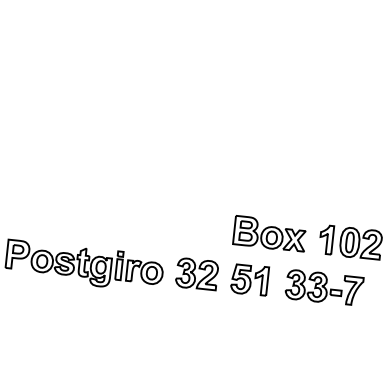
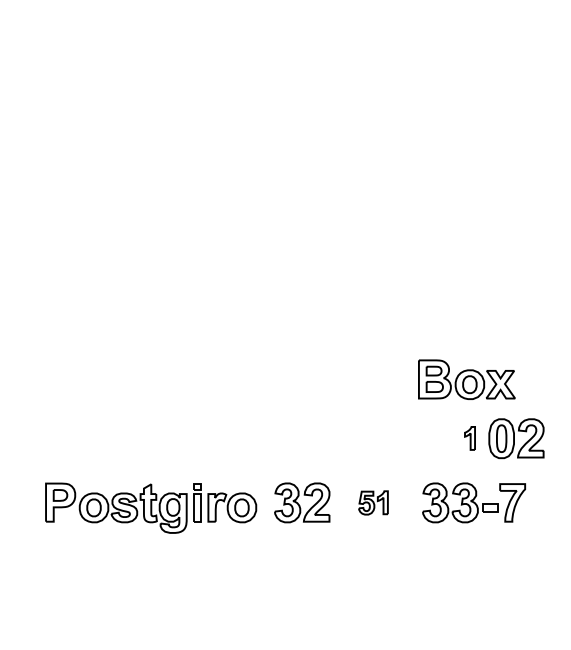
part: (269, 233) -> (466, 379), moved
part: (326, 239) -> (469, 438), size x0.6
part: (249, 279) -> (373, 502), size x0.6

